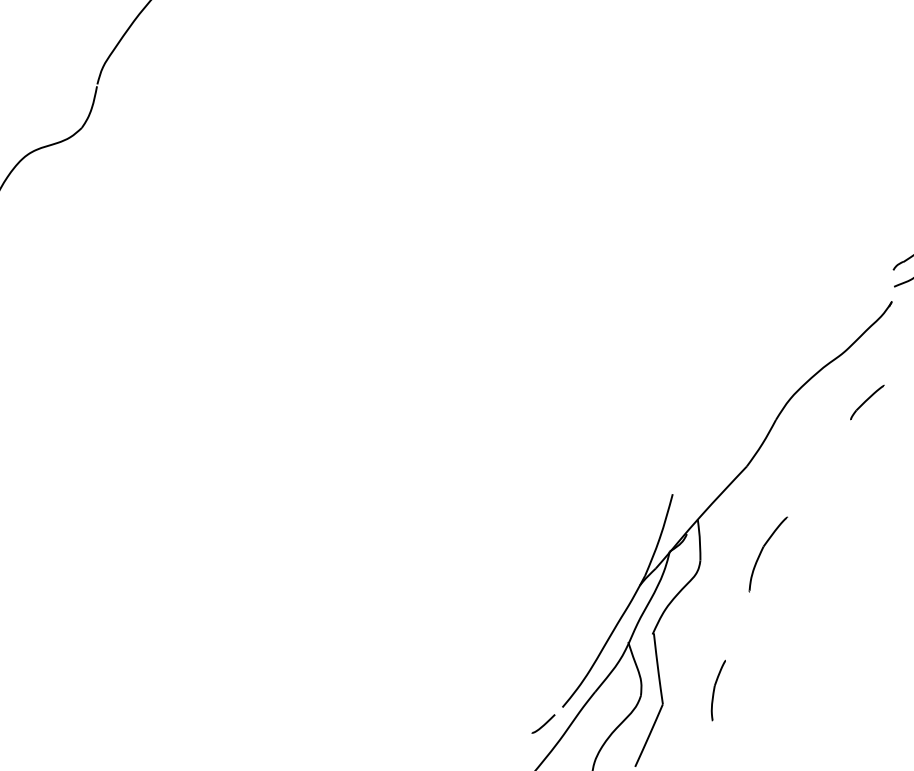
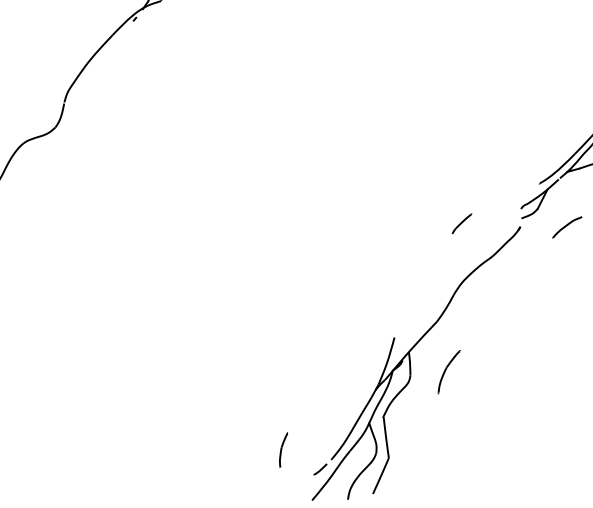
line: (866, 401) -> (461, 223), moved
part: (718, 689) -> (283, 449), moved

